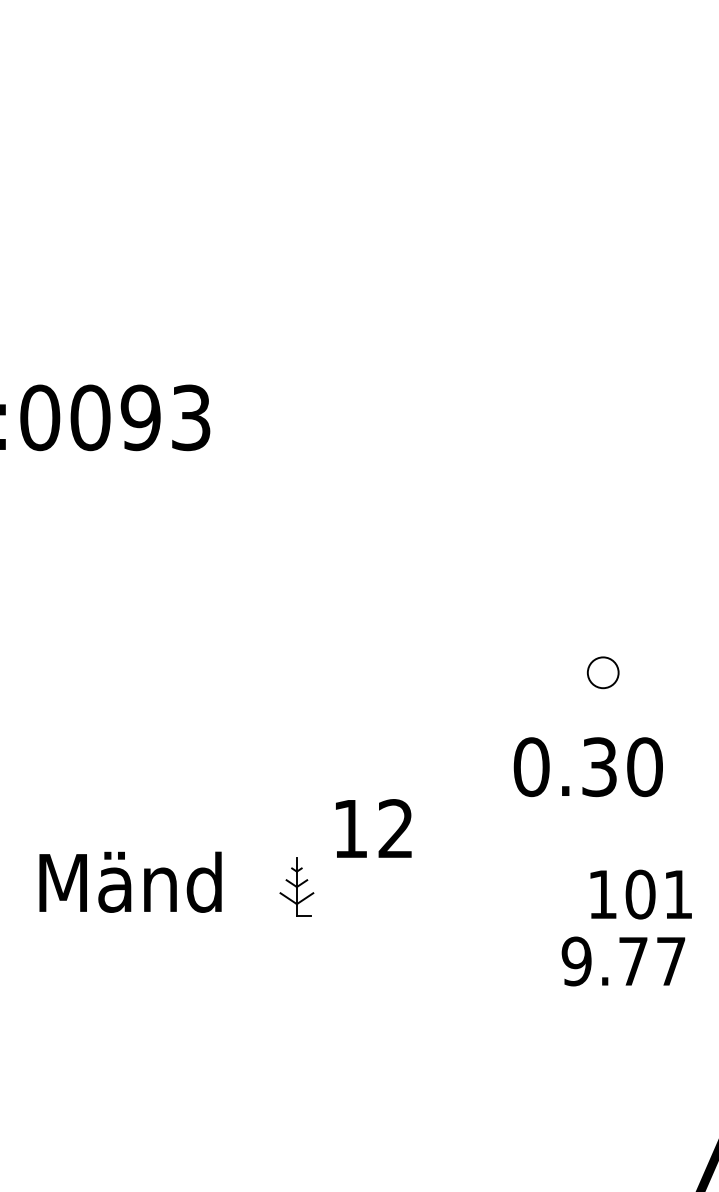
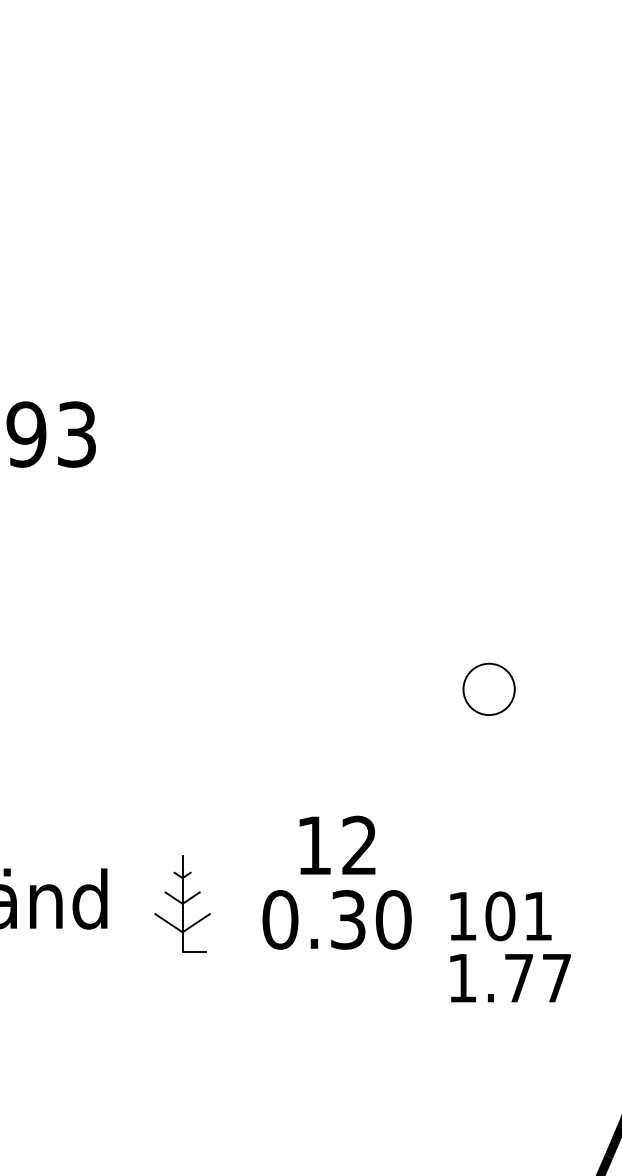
part: (602, 672) -> (488, 689), size x1.67
text: (587, 767) -> (336, 920), moved
text: (373, 828) -> (337, 845), moved
part: (296, 886) -> (182, 903), size x1.67
text: (640, 894) -> (500, 916), moved
text: (576, 961) -> (462, 978), 9.77 -> 1.77

